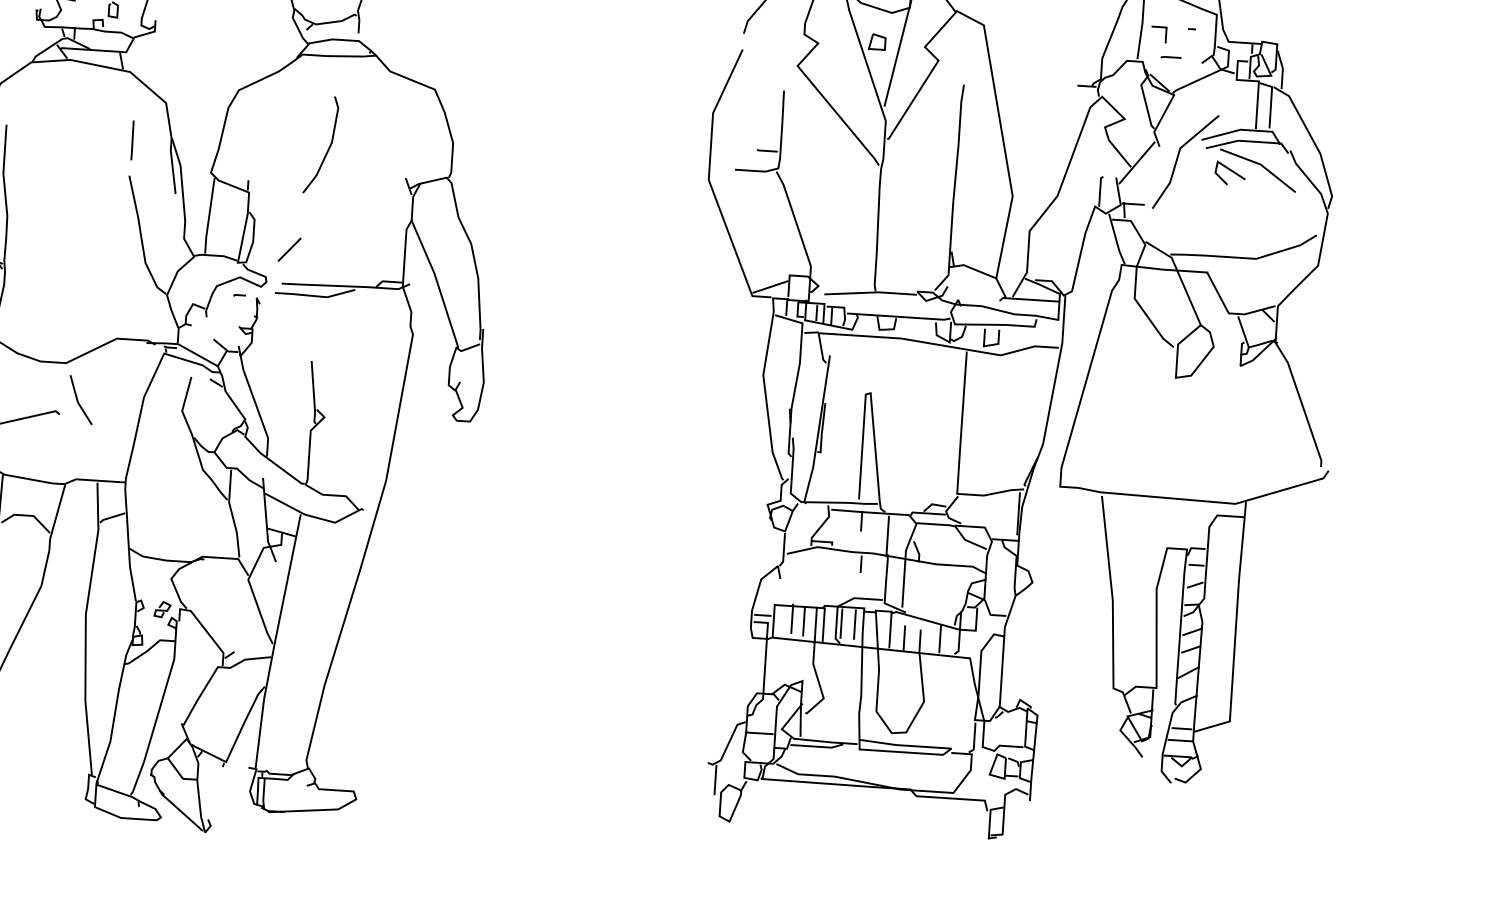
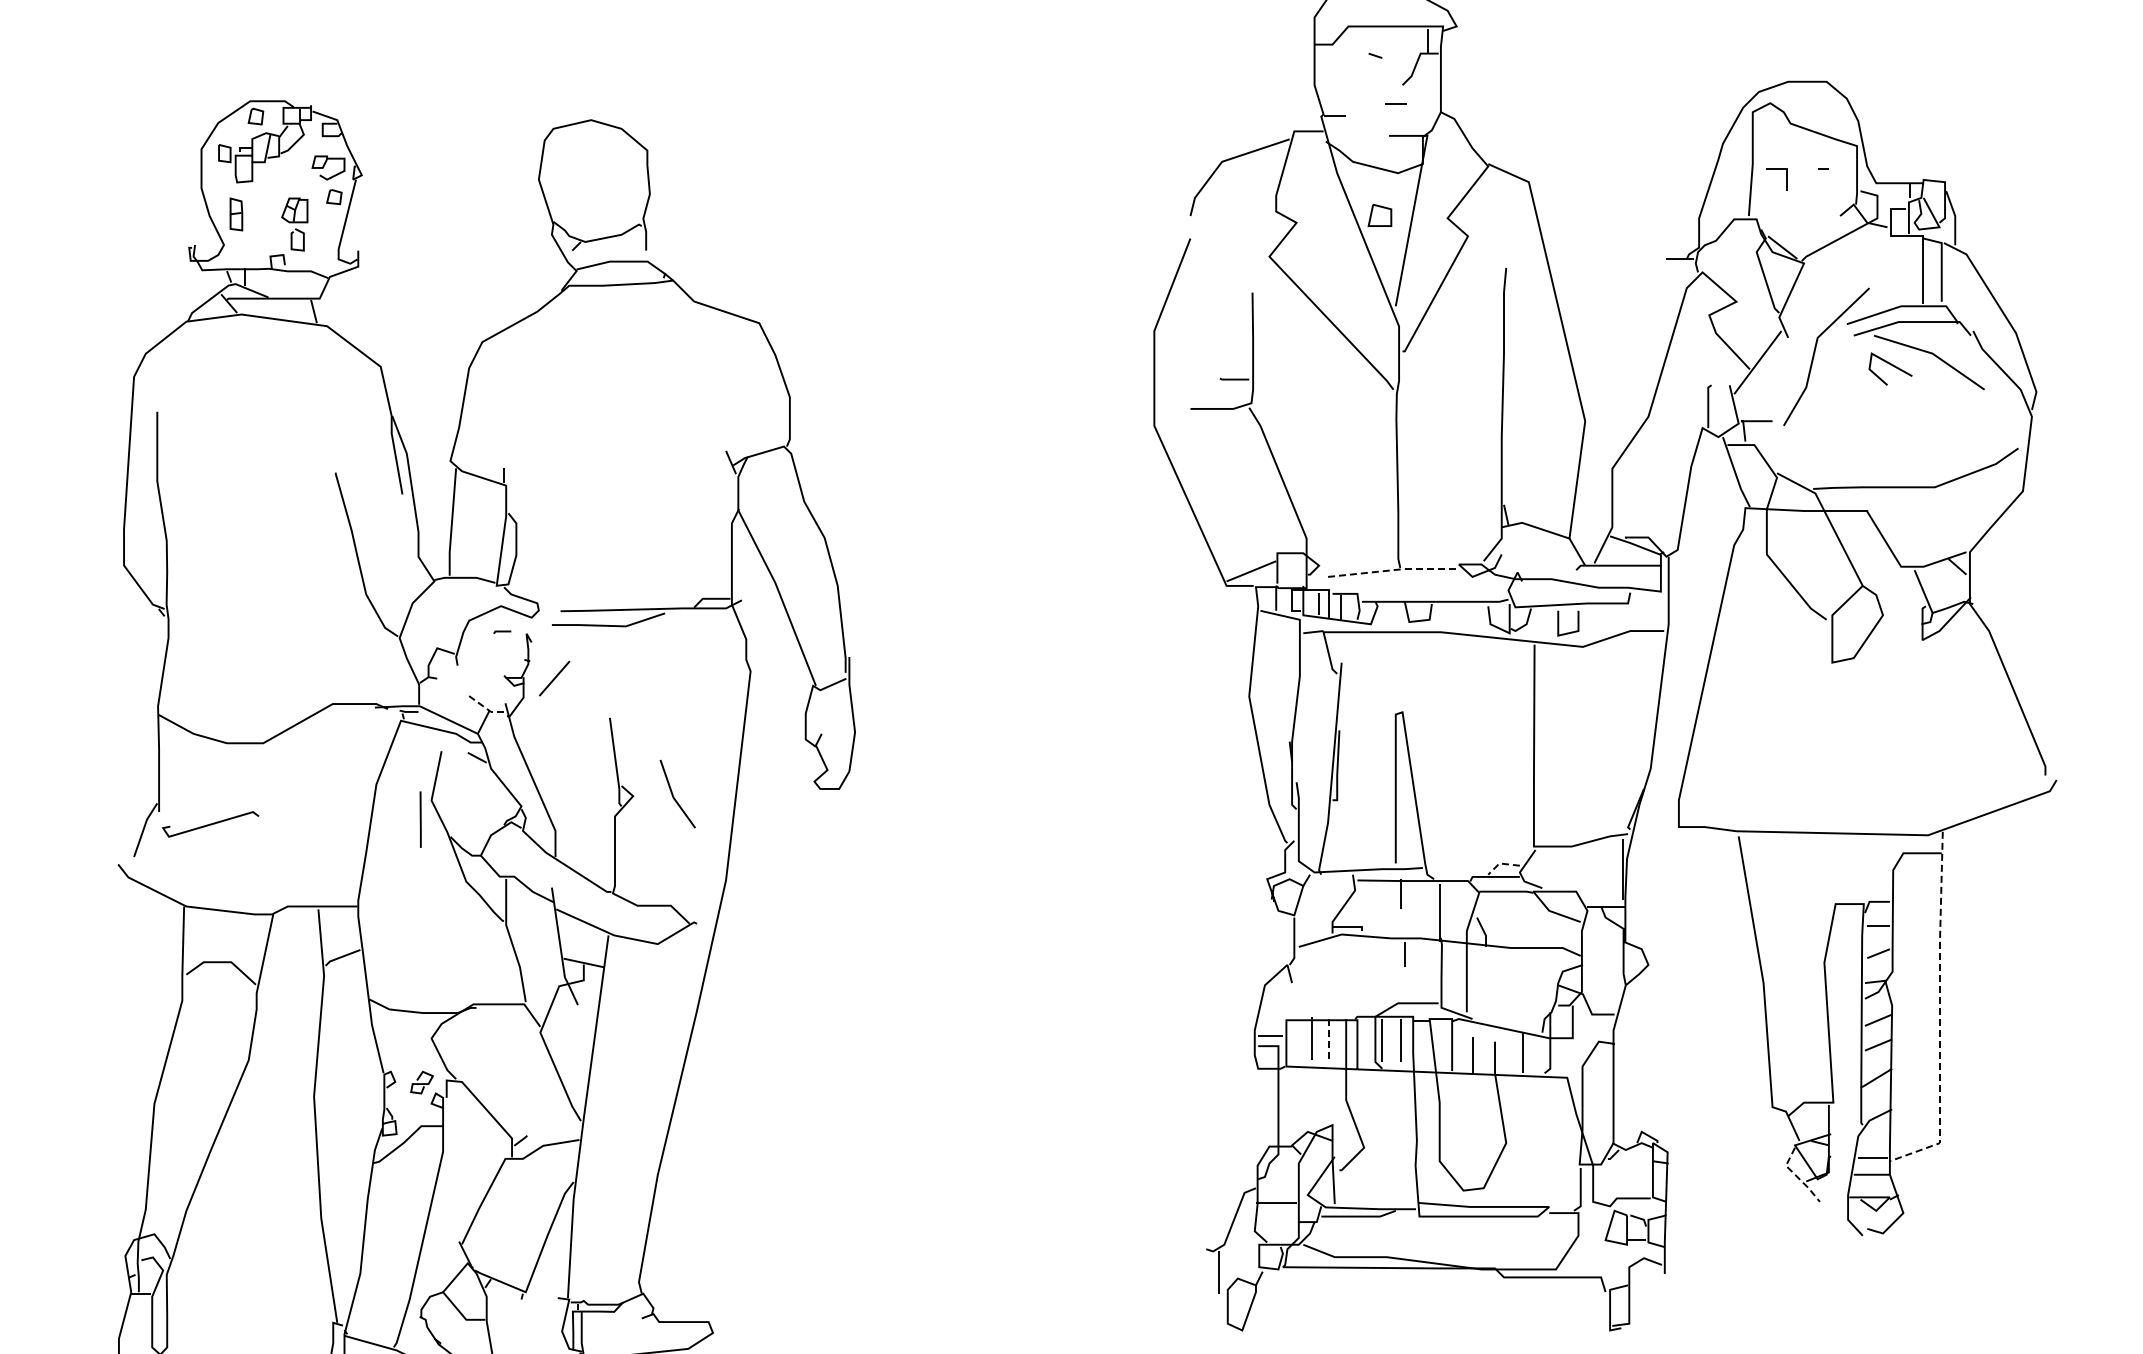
line: (1170, 57) -> (1795, 210), removed
line: (132, 140) -> (420, 819), moved
line: (328, 147) -> (614, 414), removed
line: (289, 249) -> (554, 678), moved
line: (870, 292) -> (1393, 570), solid -> dashed
line: (225, 348) -> (486, 708), solid -> dashed
line: (78, 400) -> (673, 794), moved
line: (933, 504) -> (1501, 863), solid -> dashed
line: (804, 621) -> (1329, 1040), solid -> dashed
line: (1235, 630) -> (1939, 1014), solid -> dashed
line: (1127, 738) -> (1796, 1176), solid -> dashed

